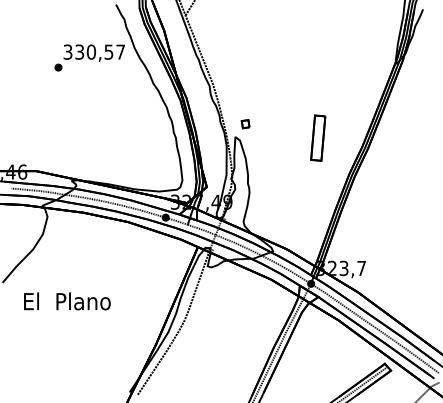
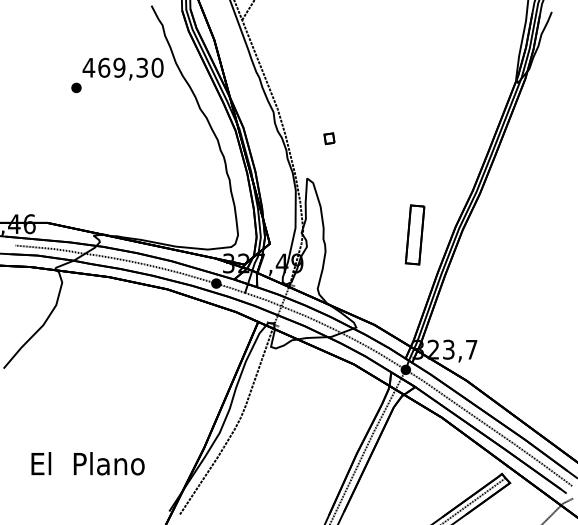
text: (93, 51) -> (122, 67), 330,57 -> 469,30
part: (245, 124) -> (329, 138), moved
part: (317, 137) -> (414, 234), moved
text: (66, 301) -> (87, 463), moved

